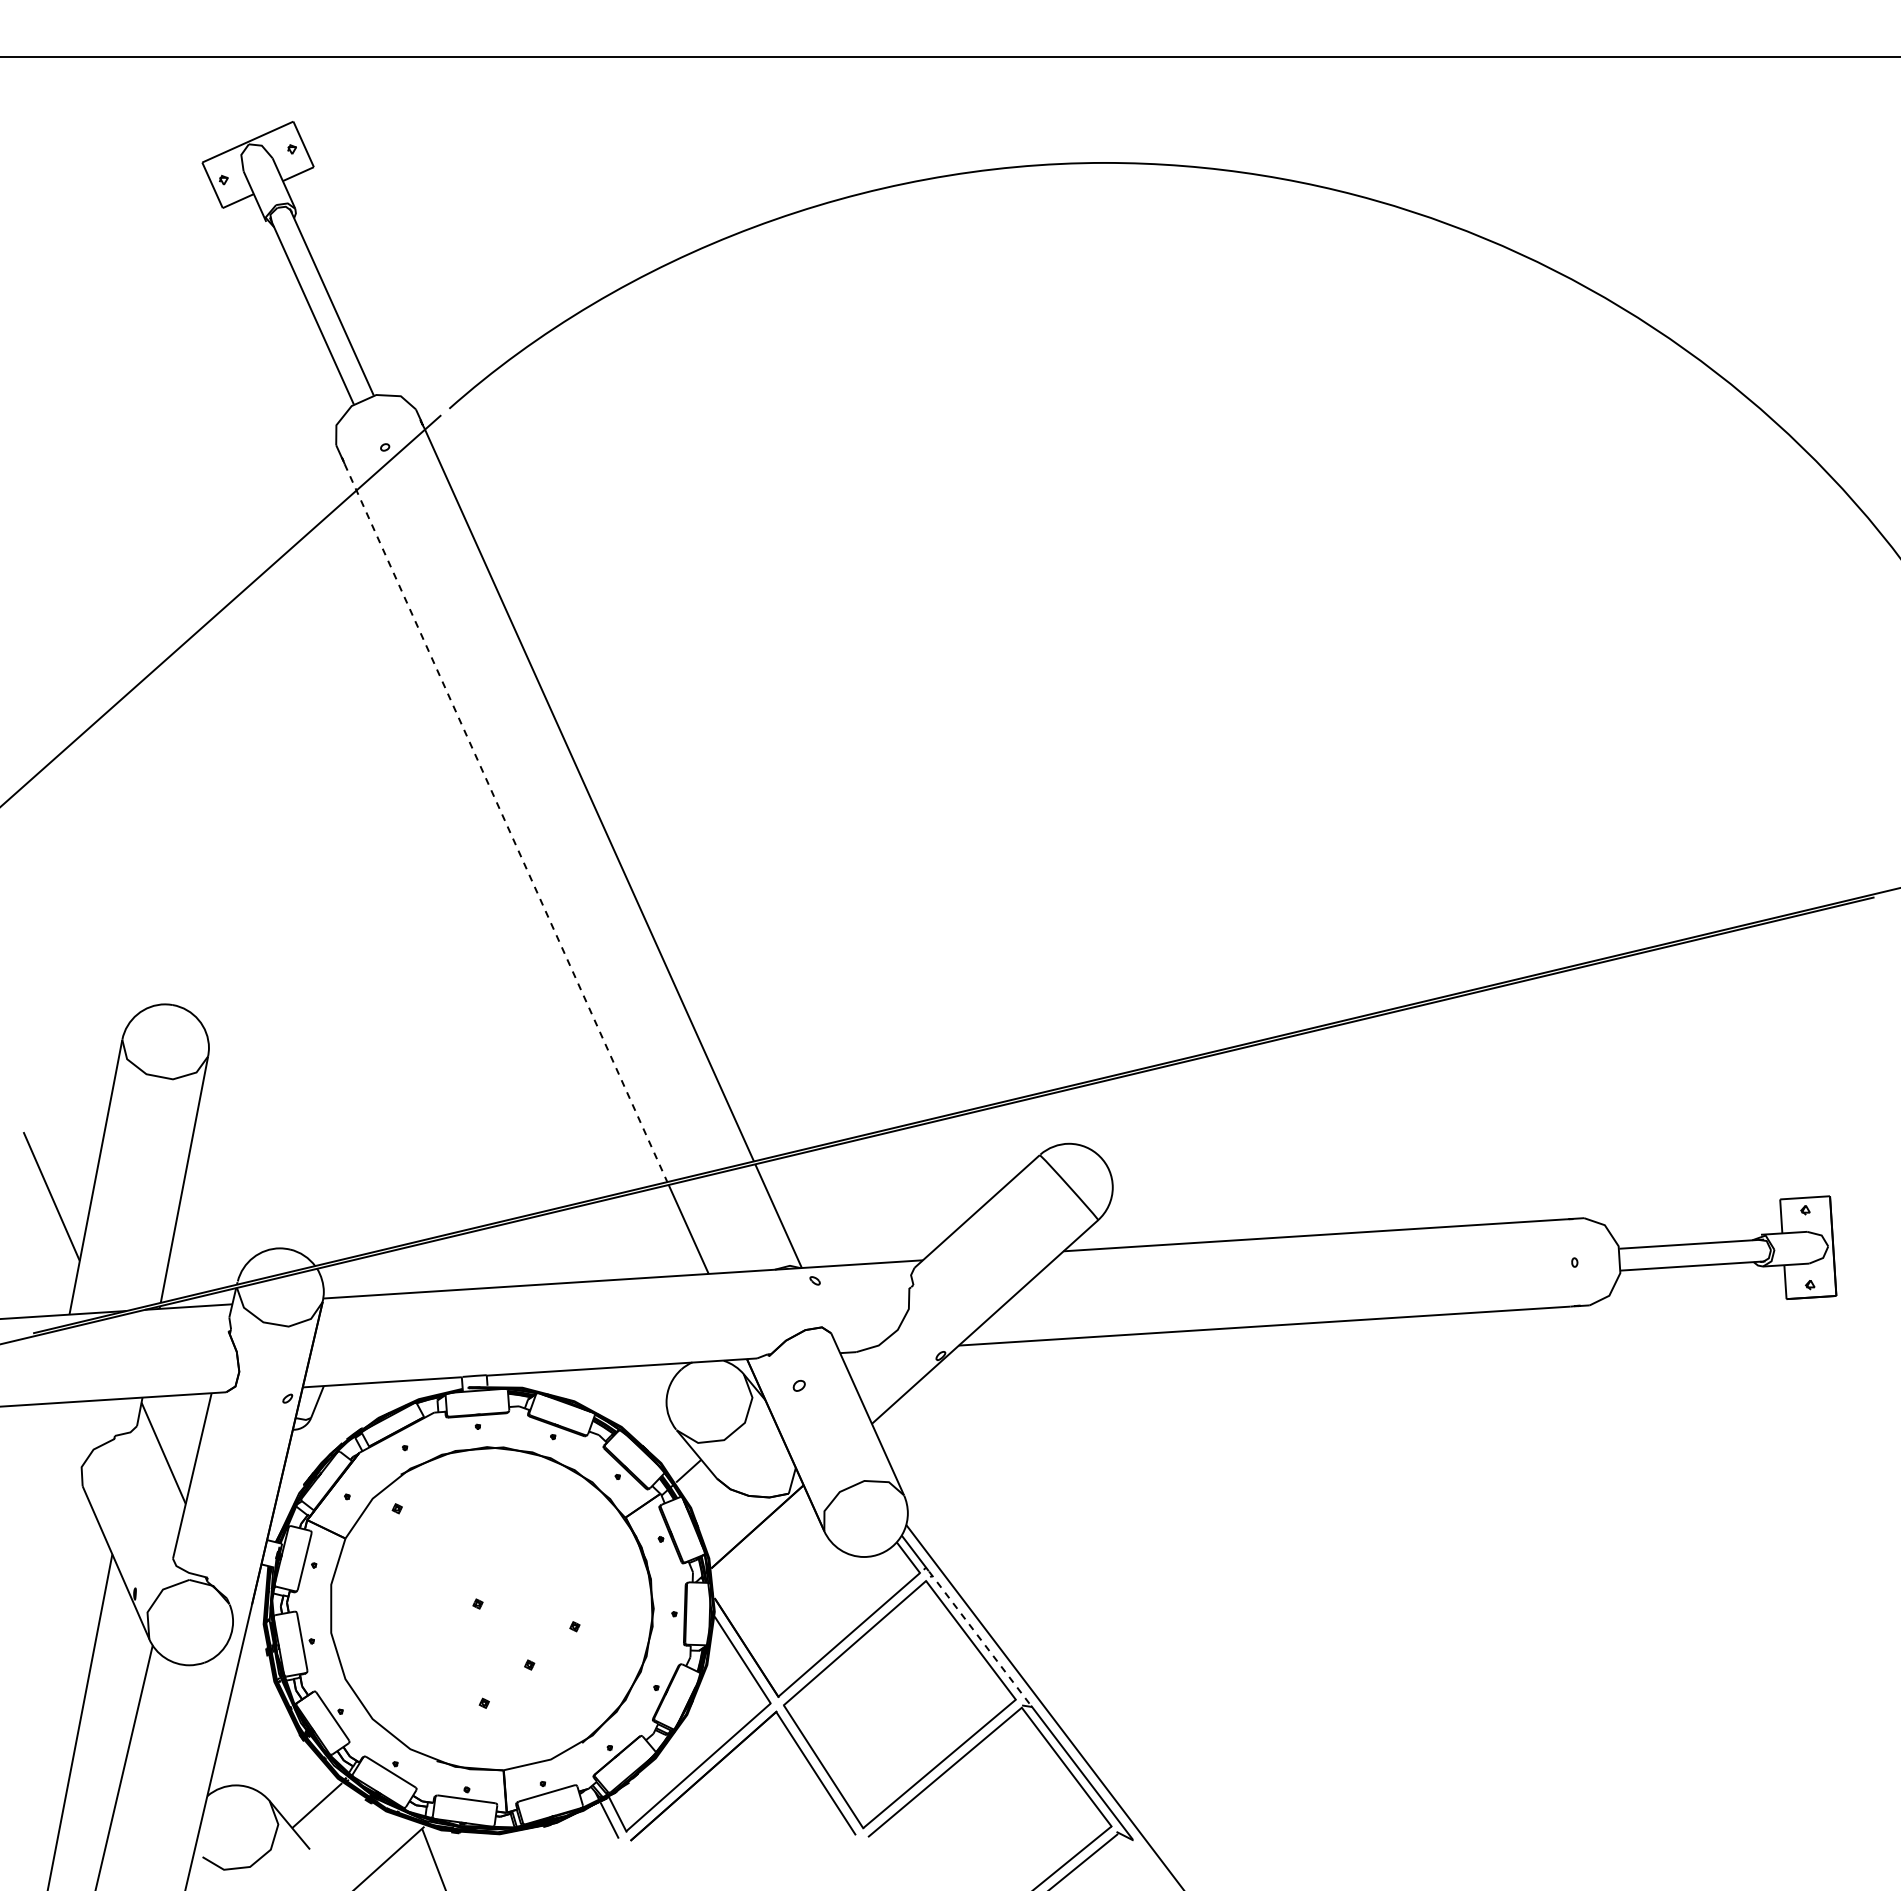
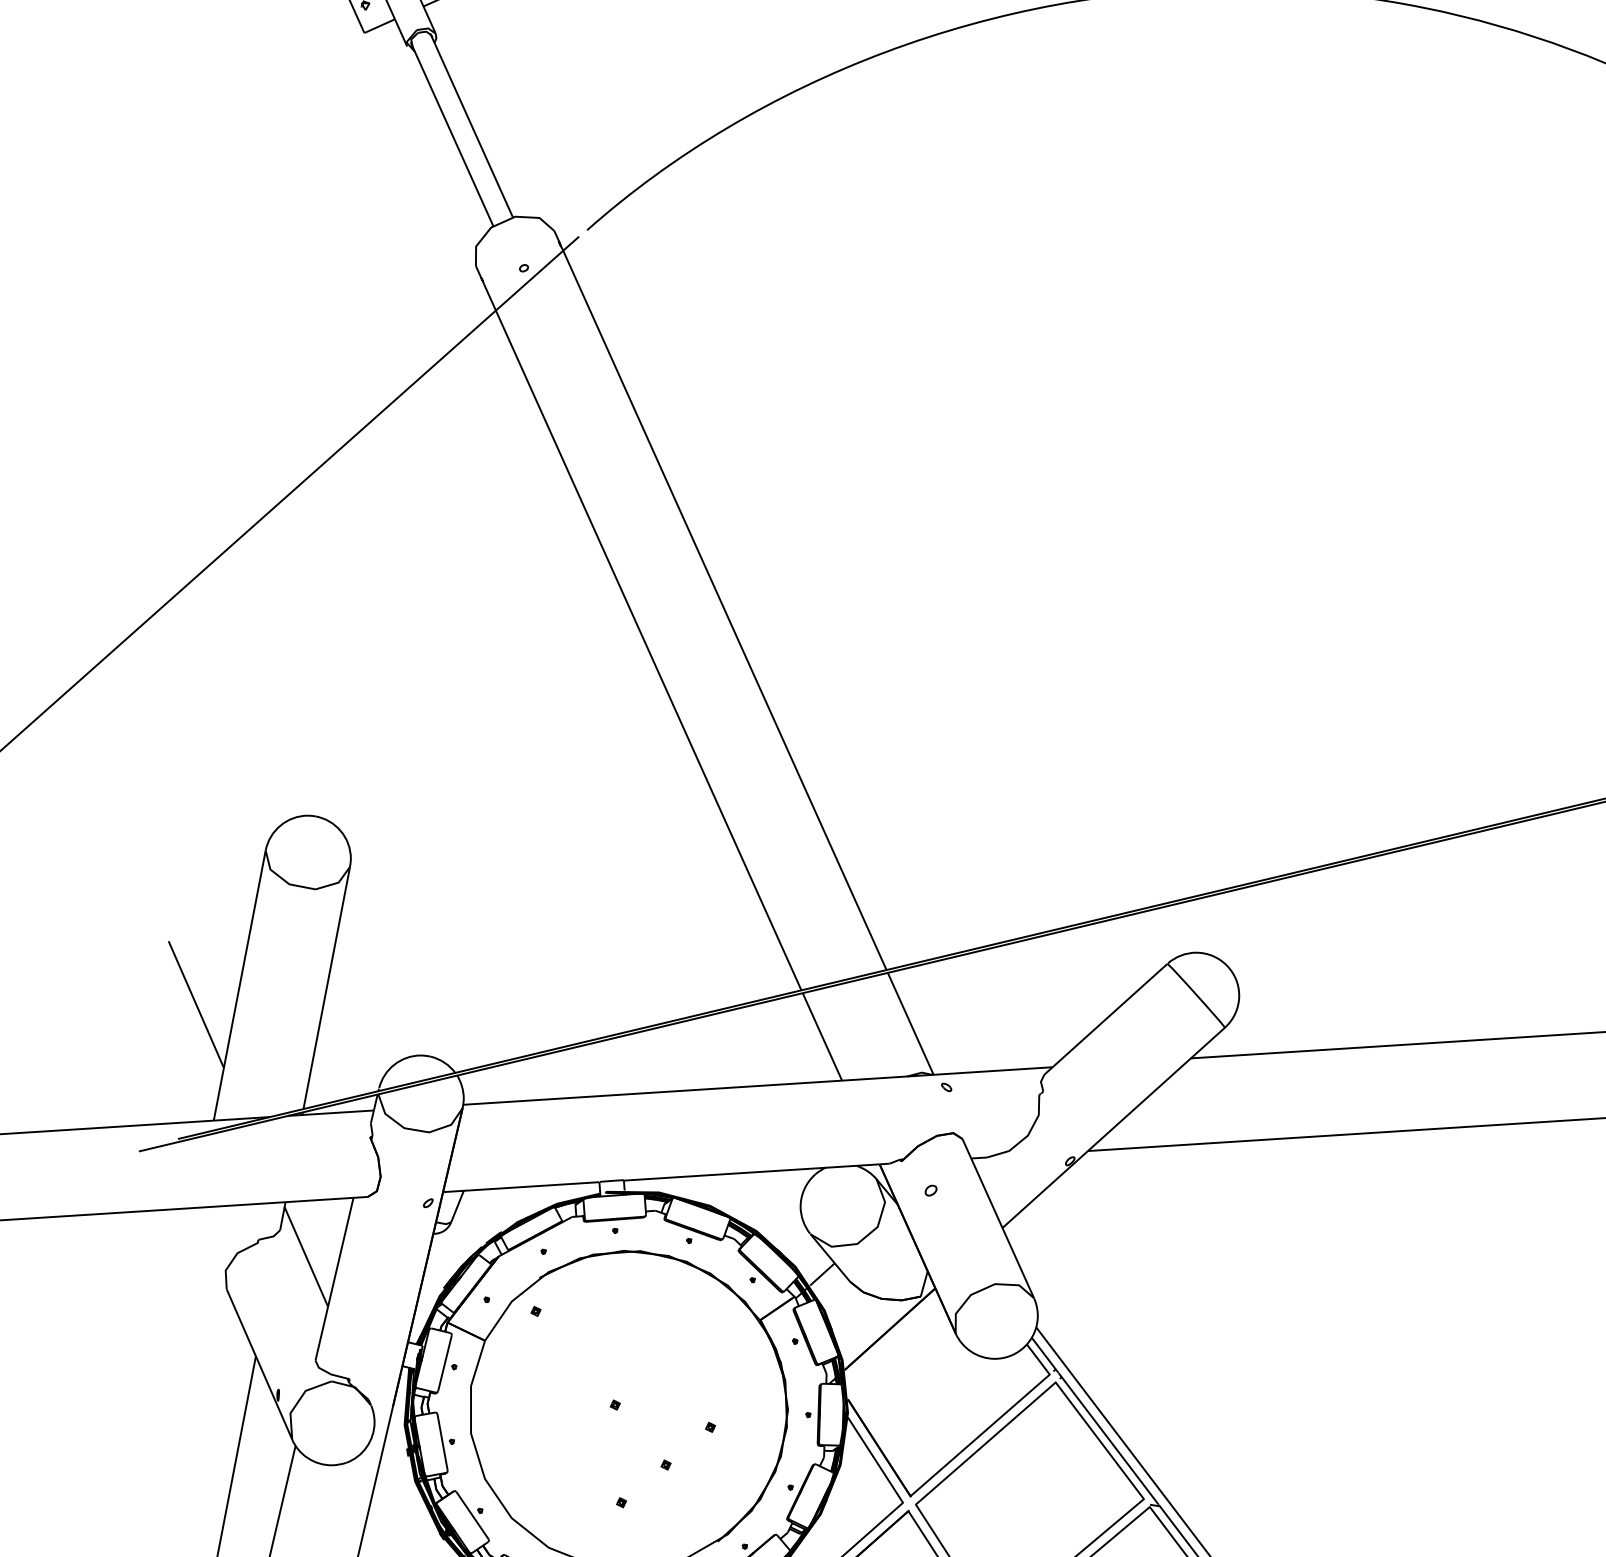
line: (506, 823) -> (643, 637), dashed -> solid
line: (980, 1638) -> (1109, 1438), dashed -> solid

